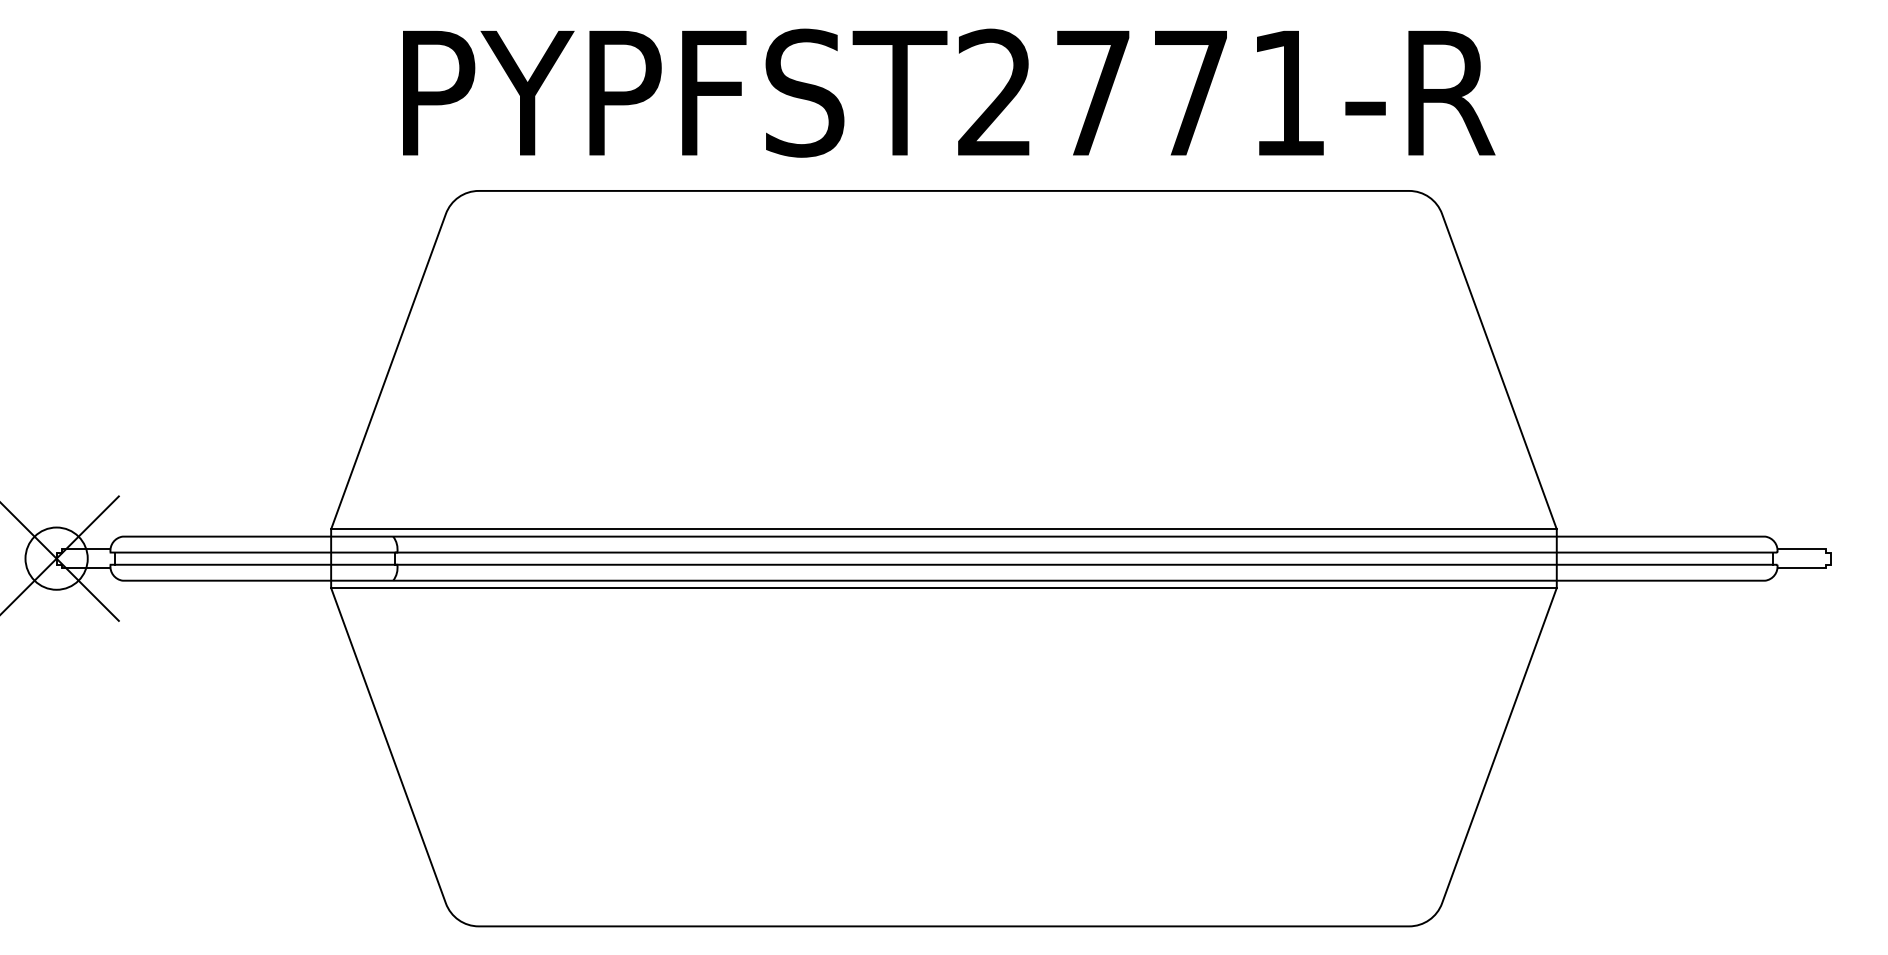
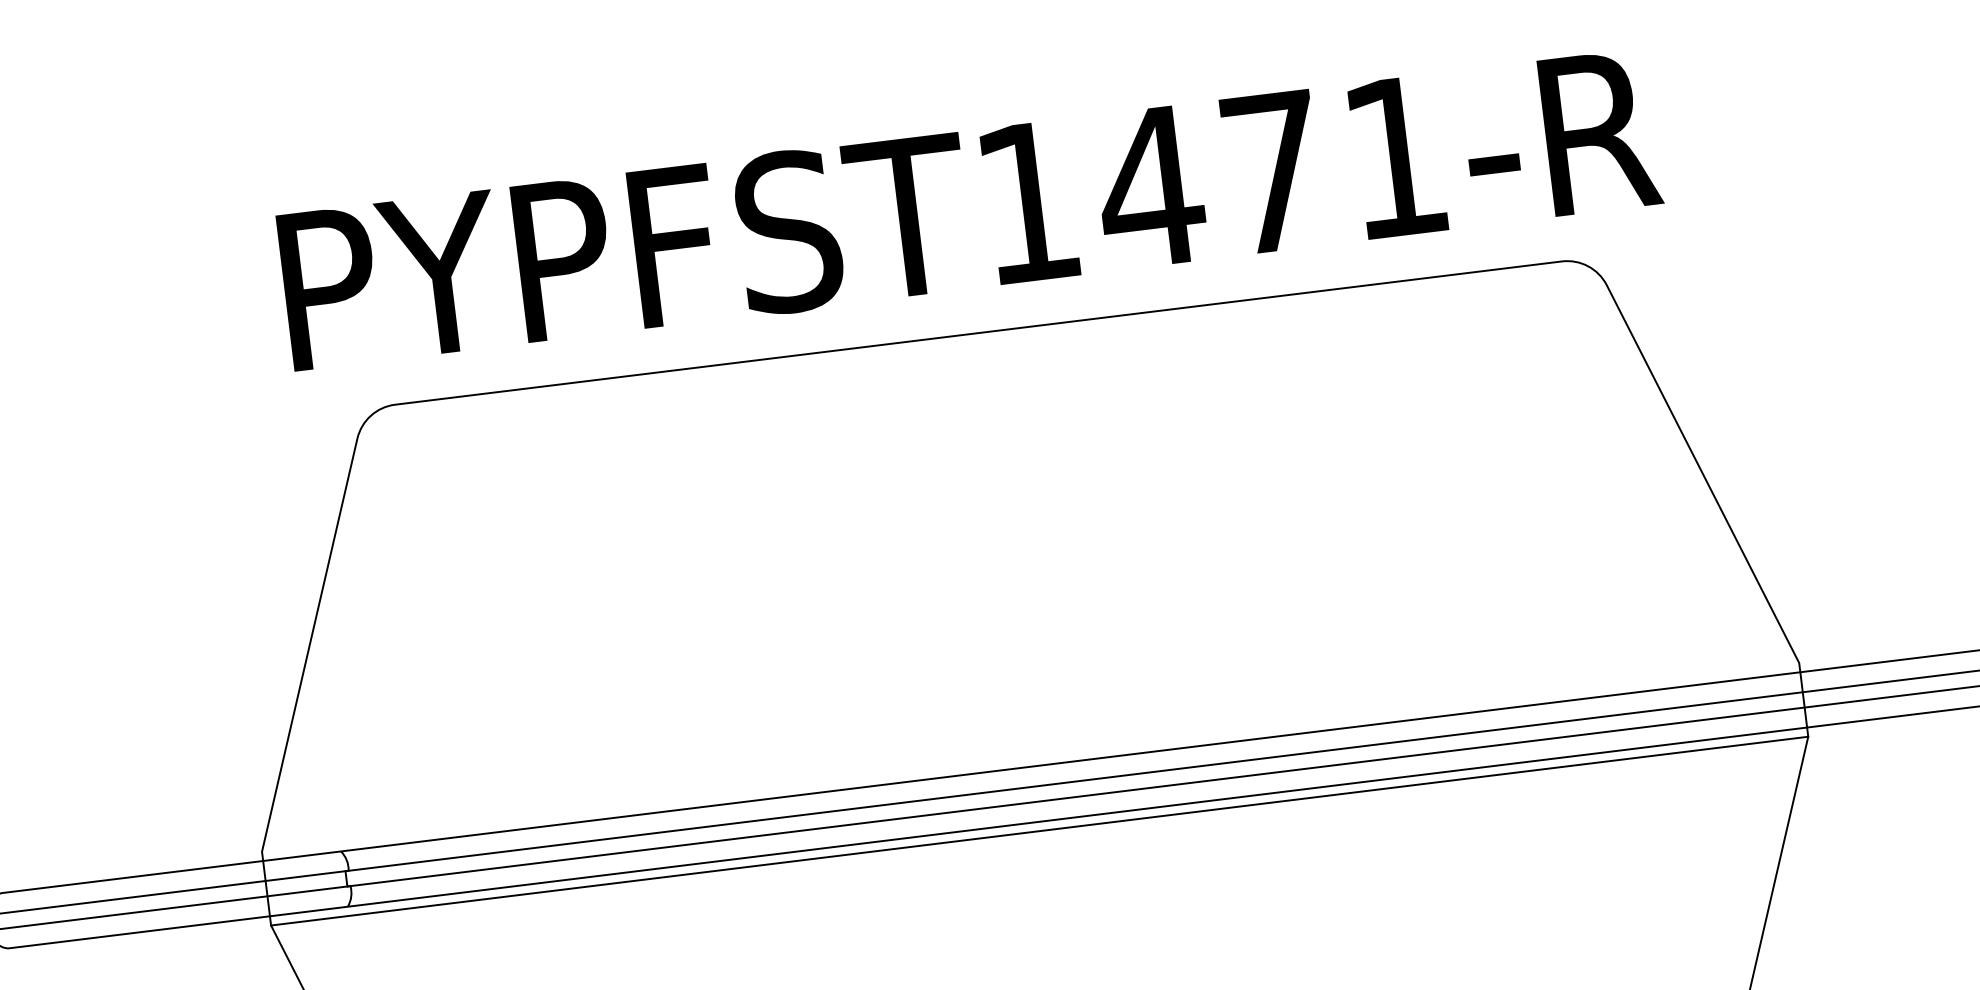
text: (1045, 91) -> (1090, 192), PYPFST2771-R -> PYPFST1471-R
line: (943, 529) -> (1030, 757), removed

